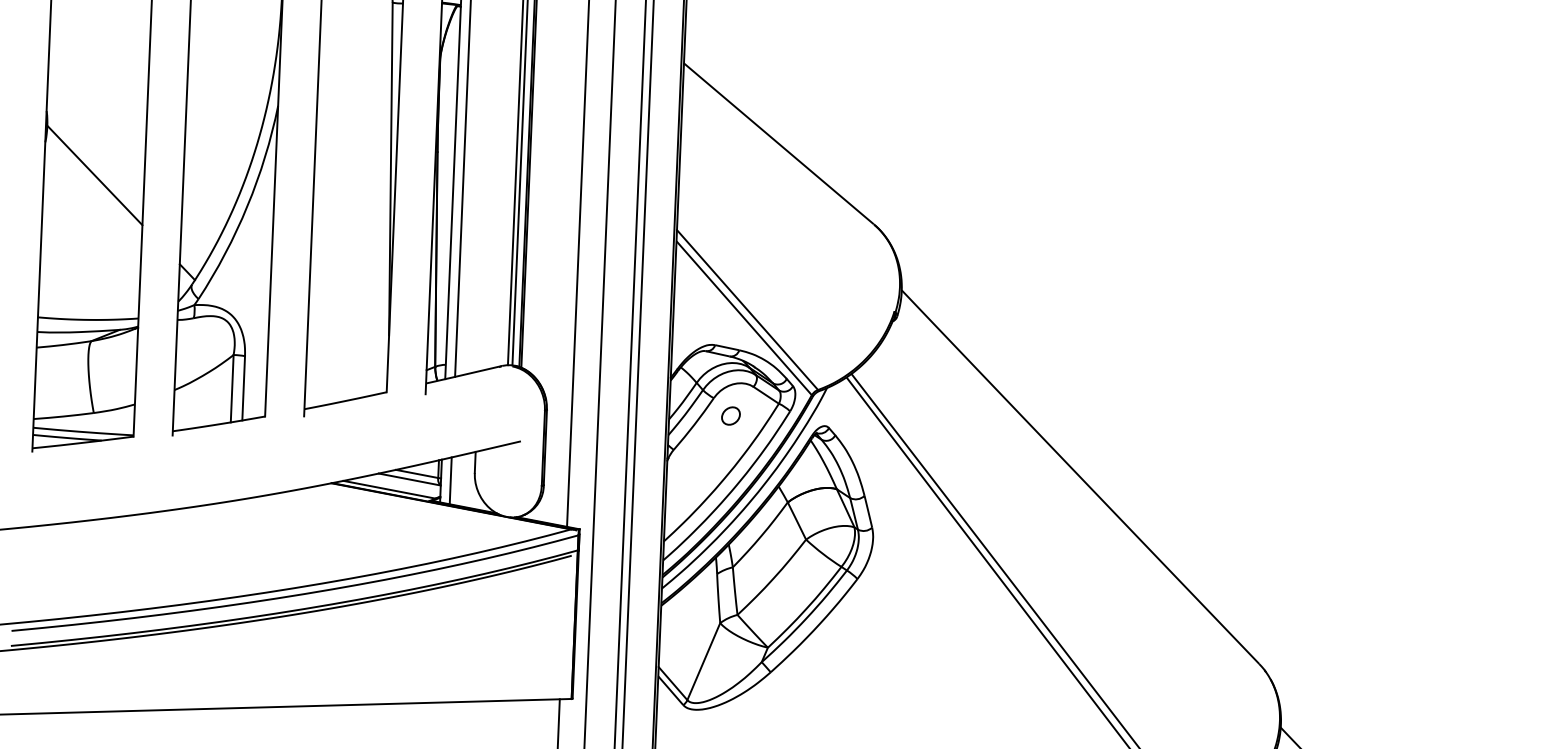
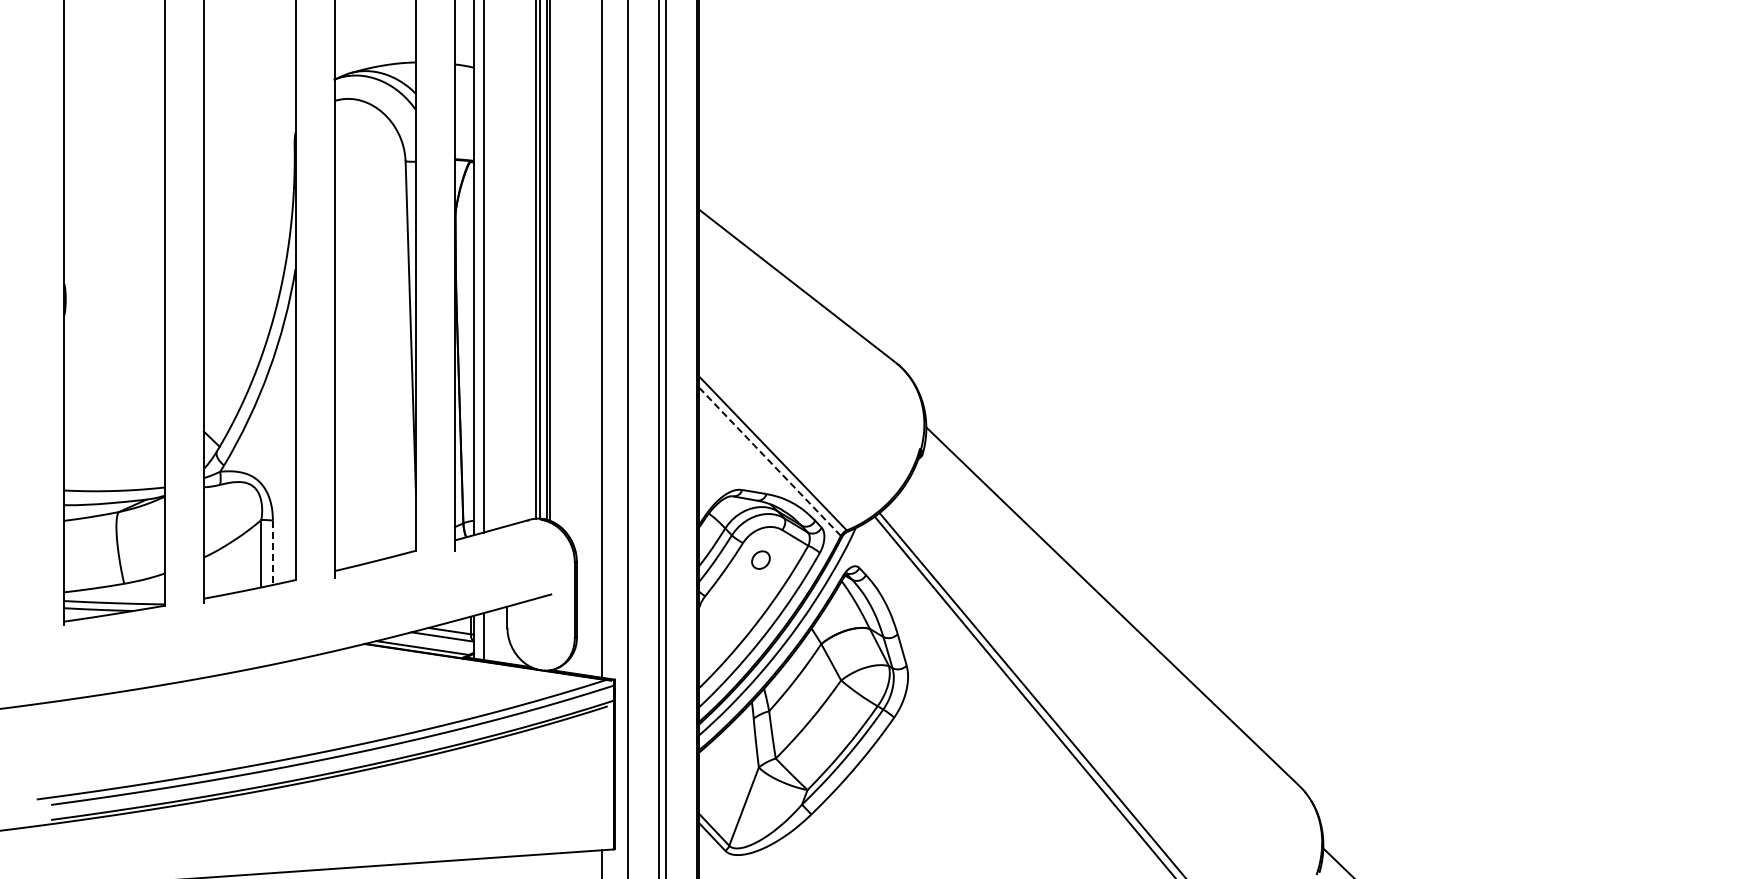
line: (94, 175) -> (114, 346), removed
line: (743, 317) -> (769, 461), solid -> dashed
line: (243, 388) -> (272, 553), solid -> dashed

